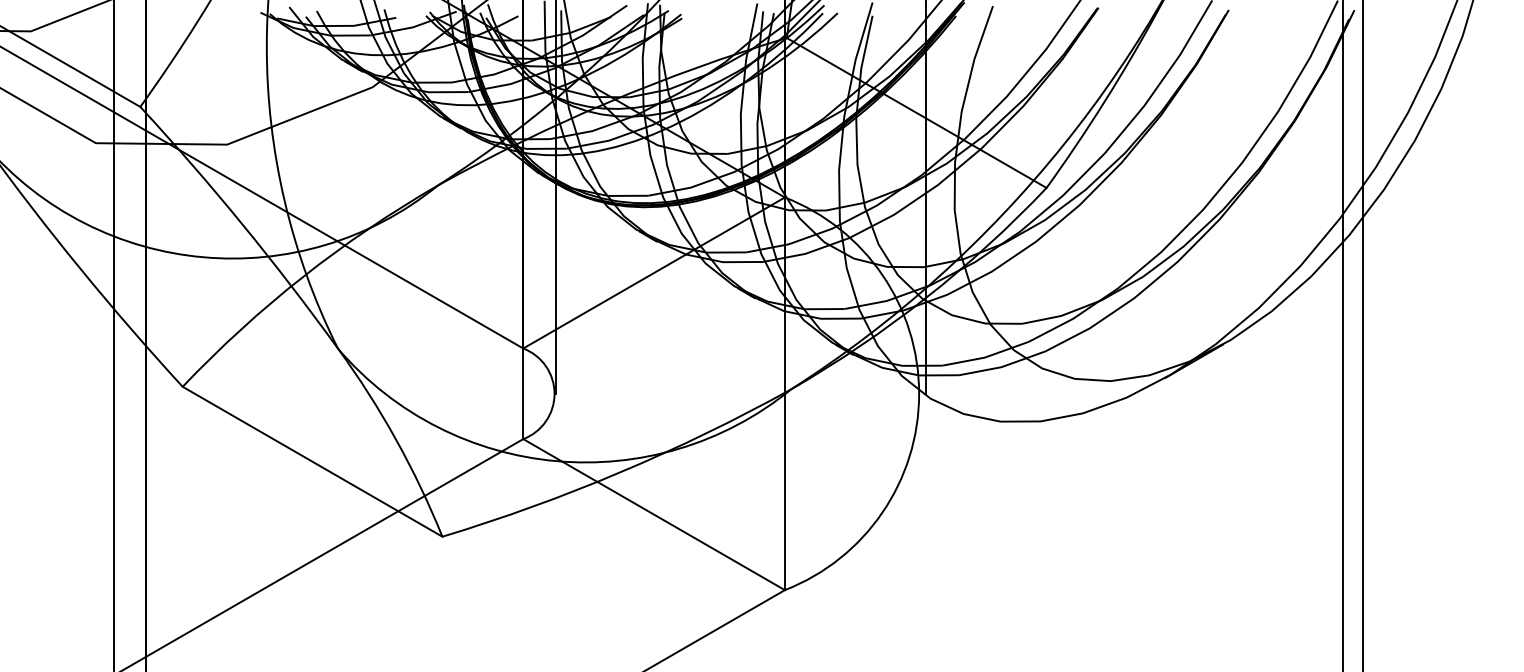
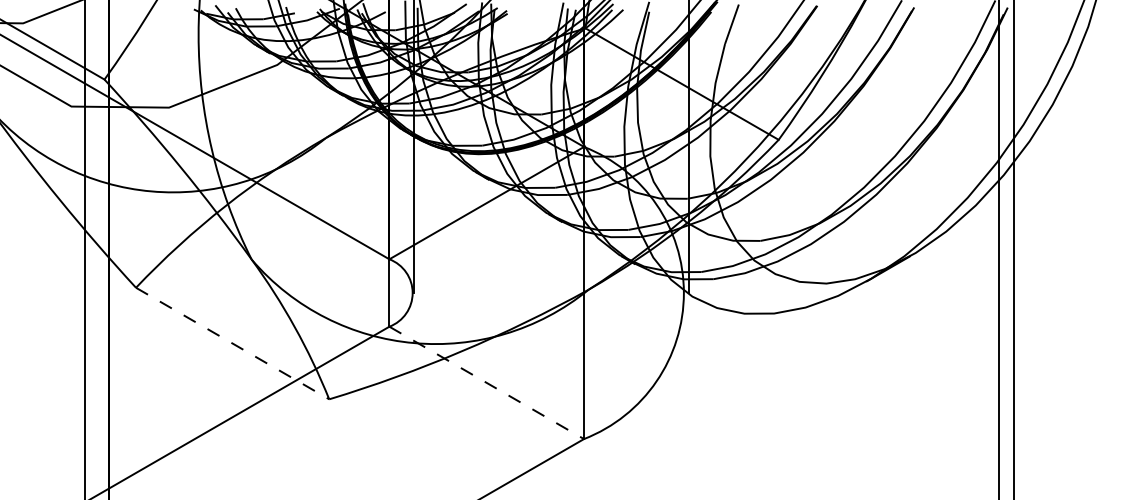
line: (312, 461) -> (232, 343), solid -> dashed
line: (655, 515) -> (487, 383), solid -> dashed

